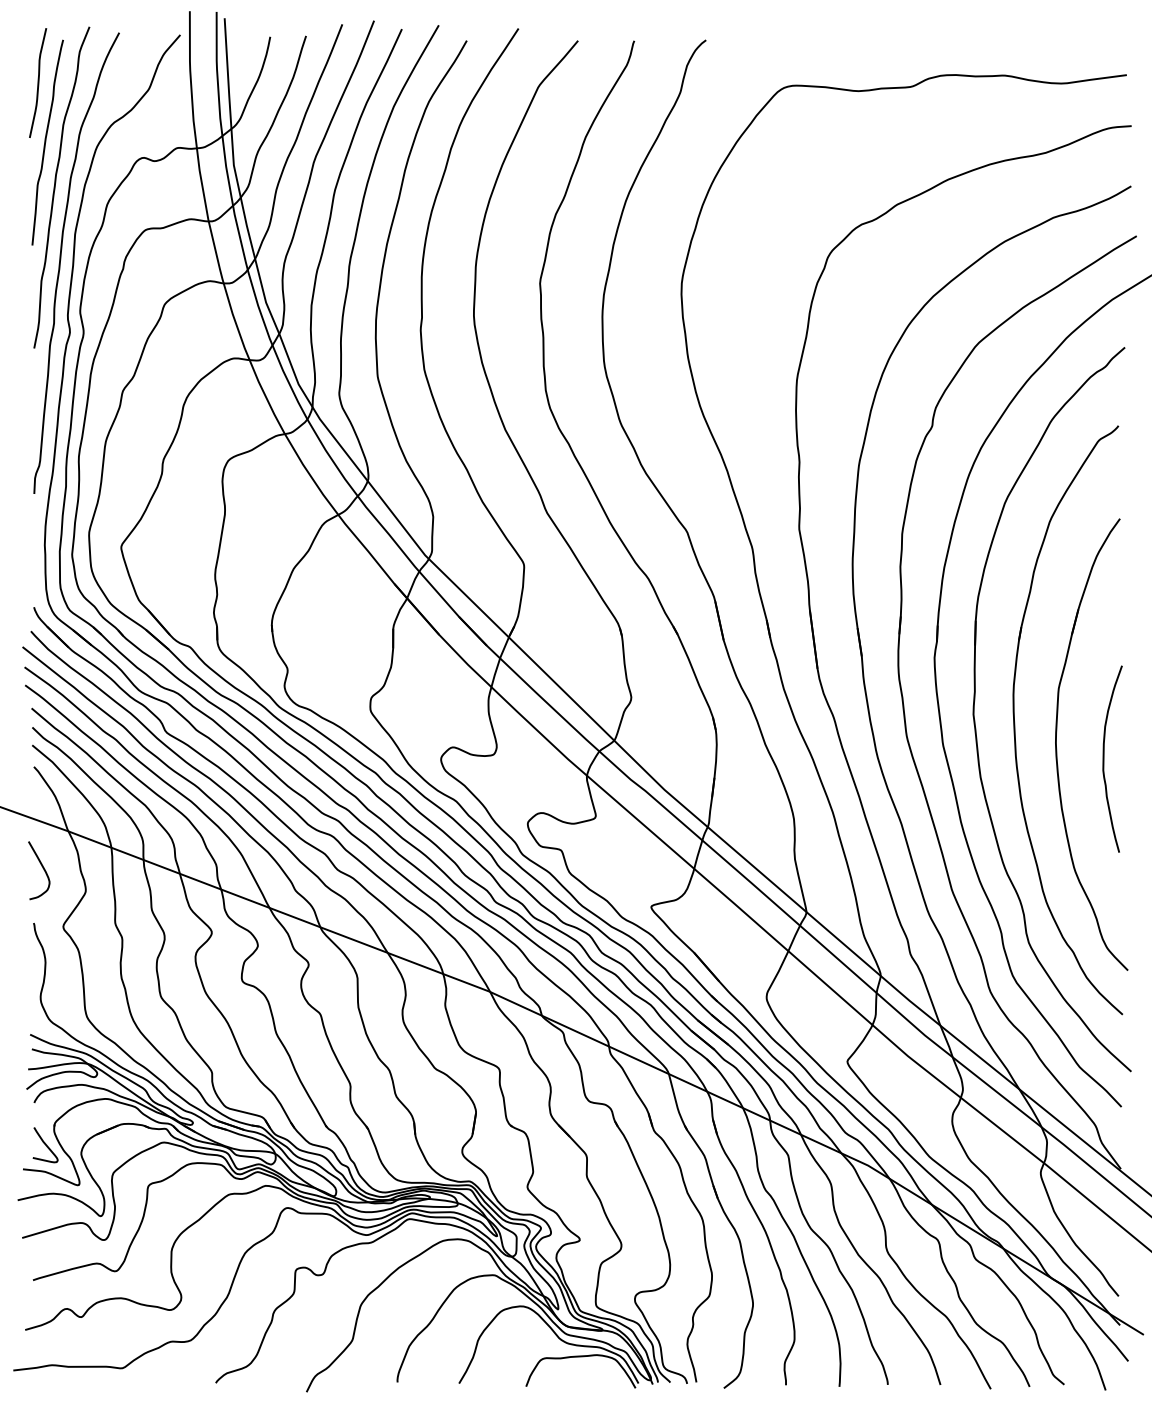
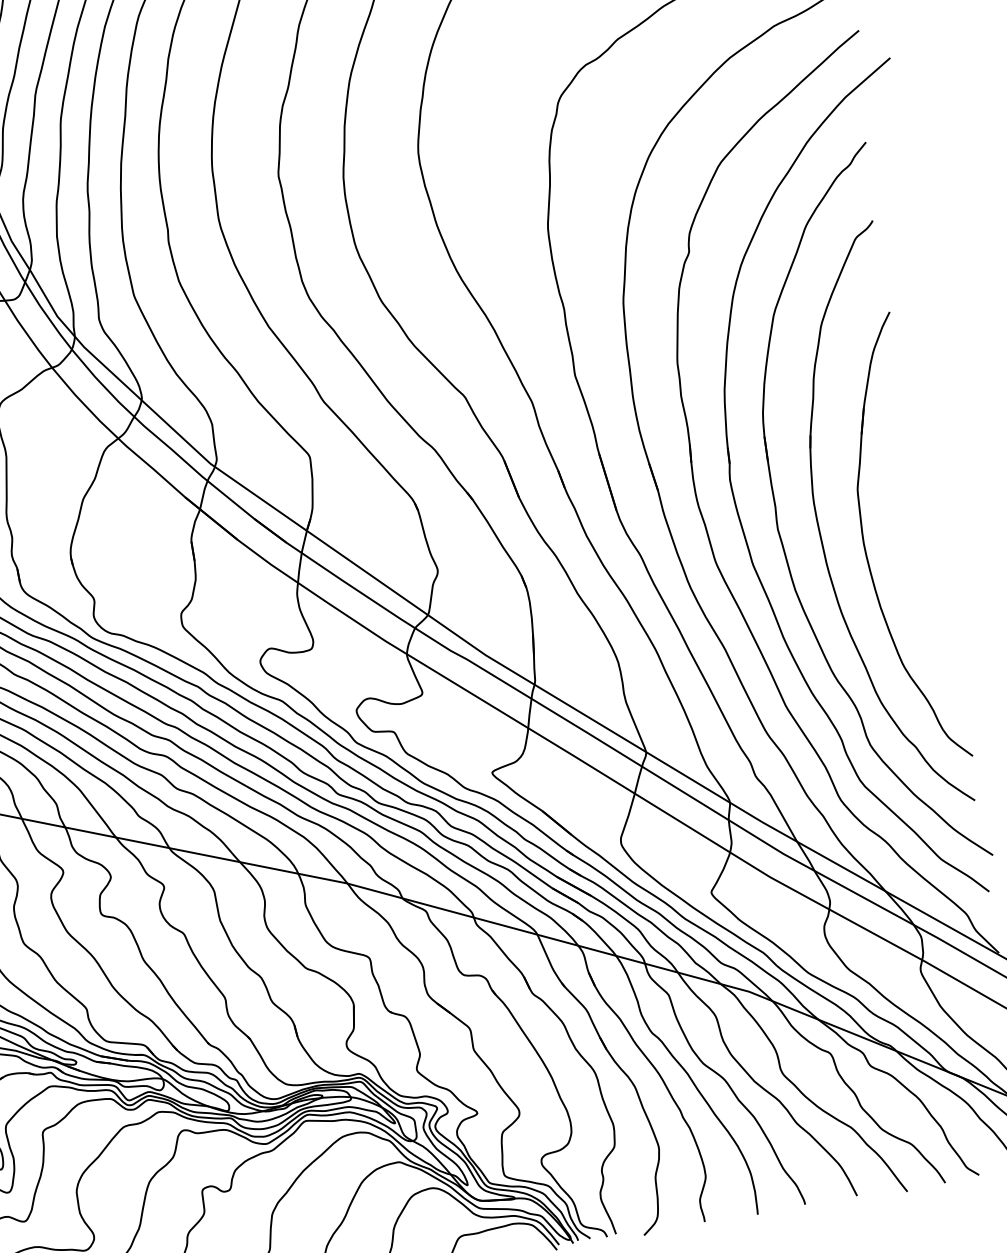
curve: (1104, 758) -> (914, 550), removed

